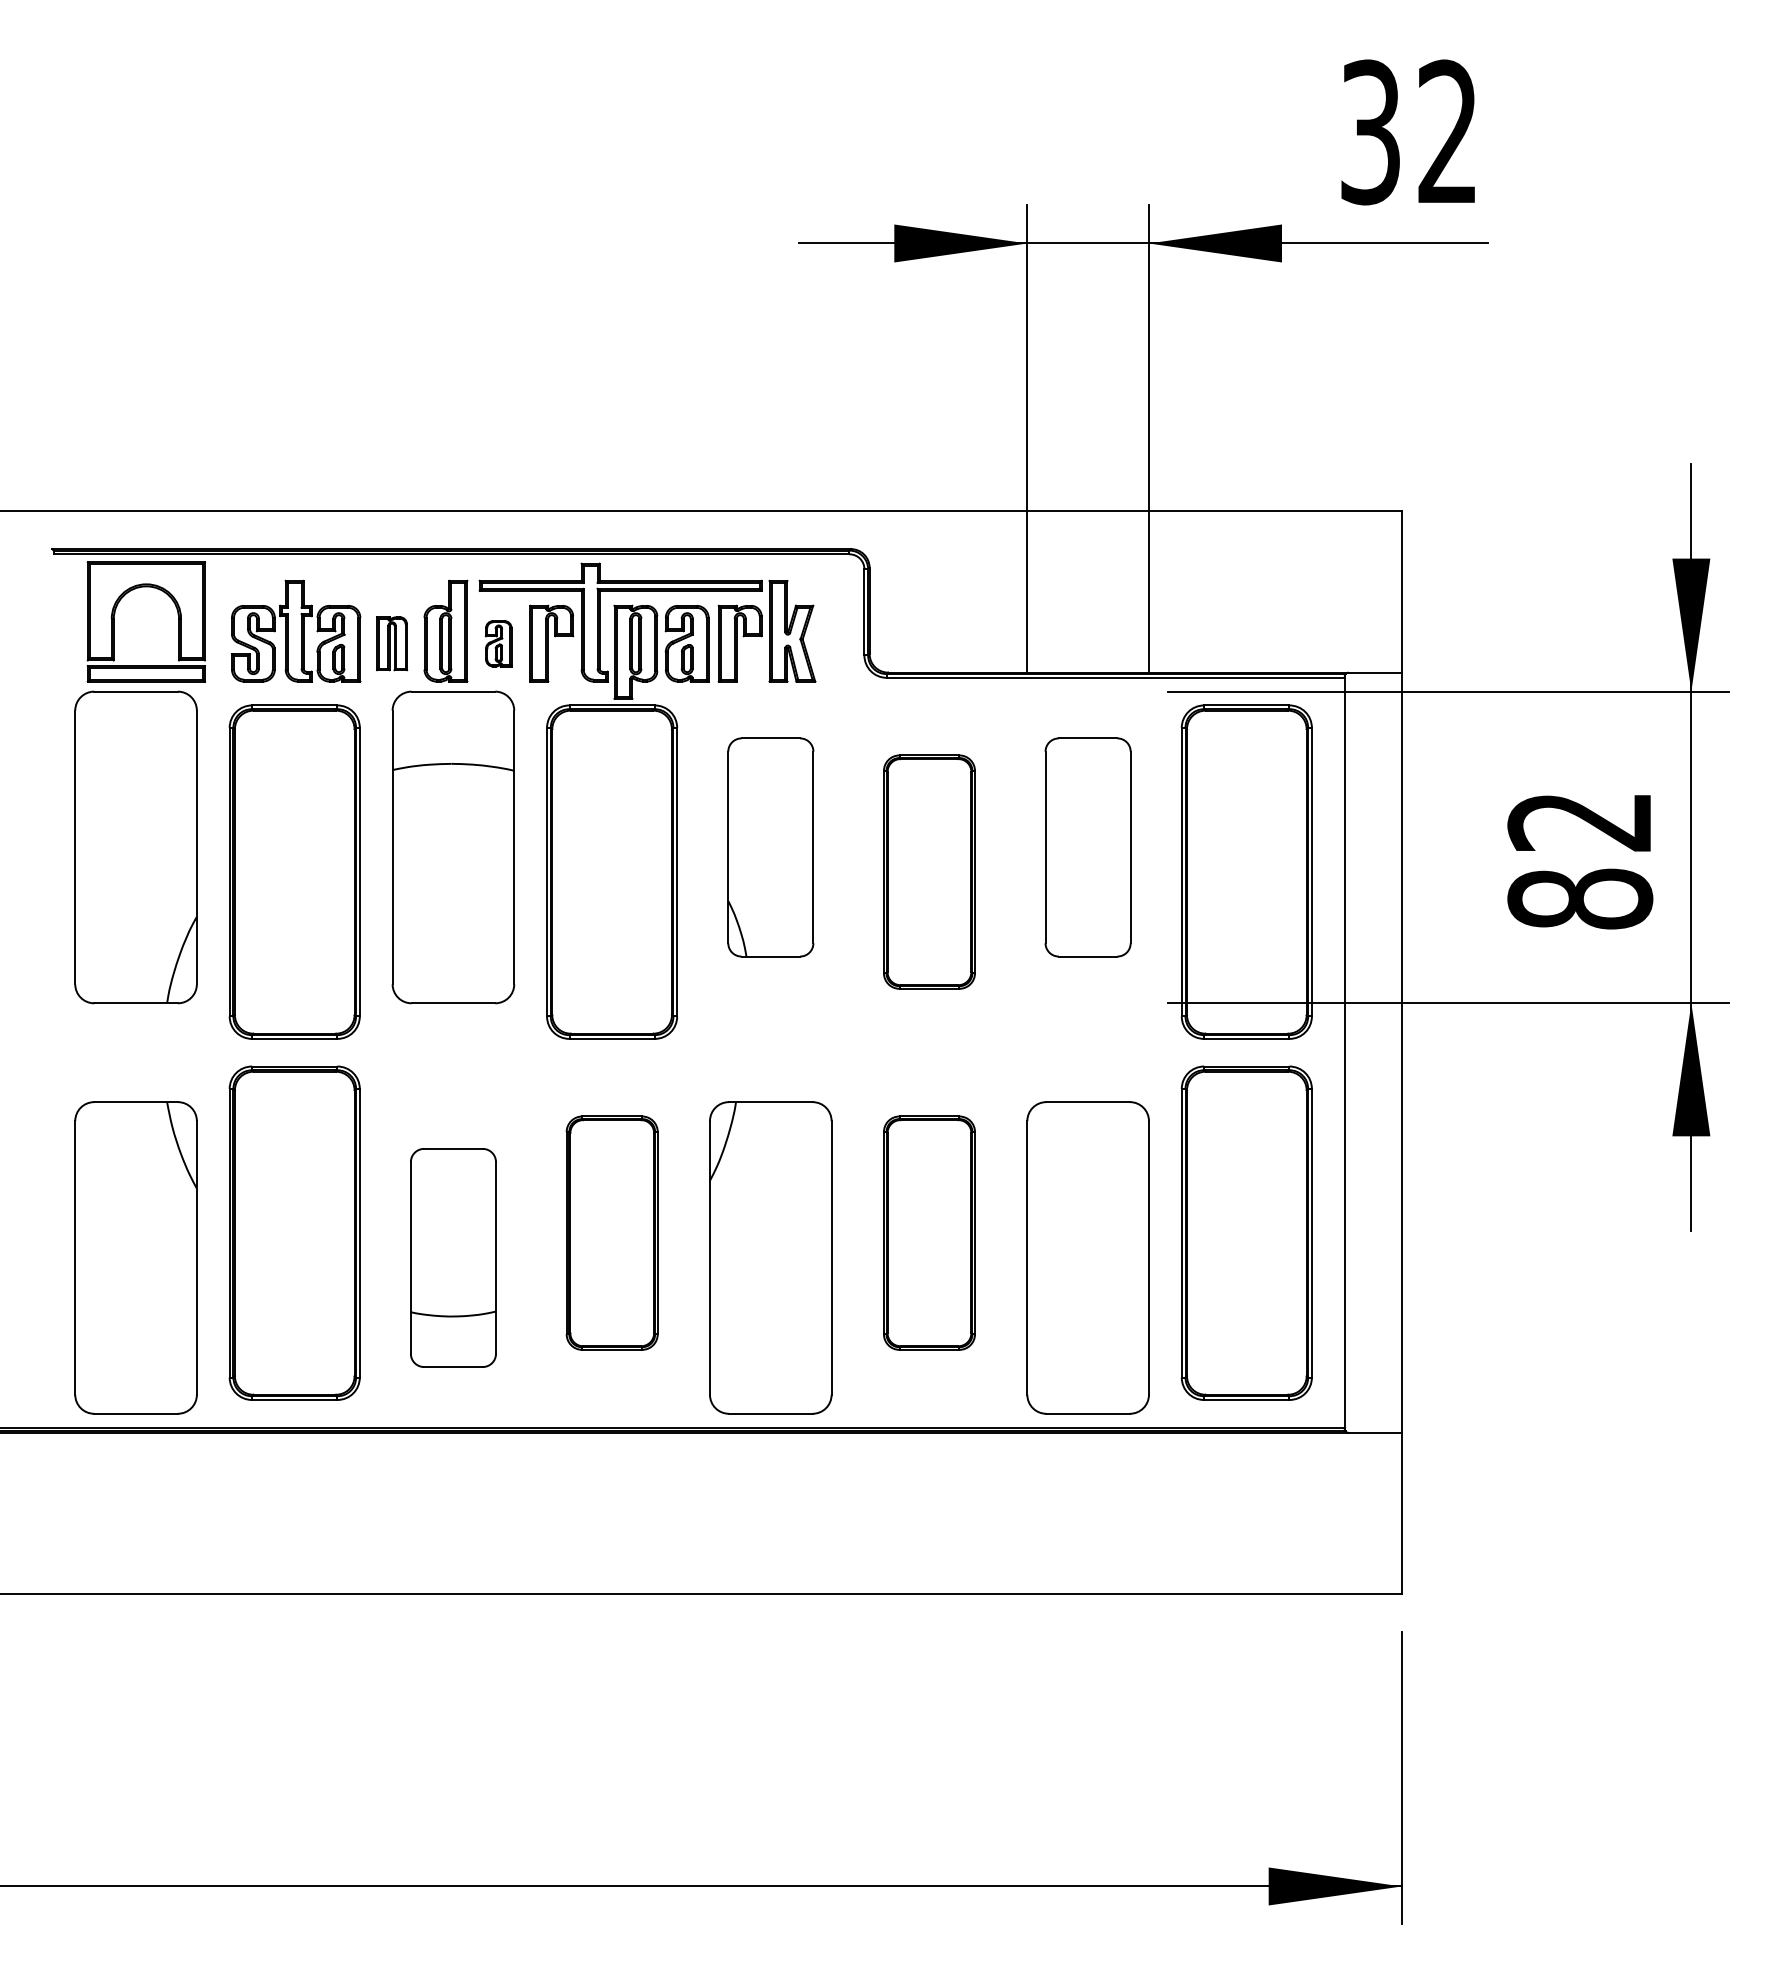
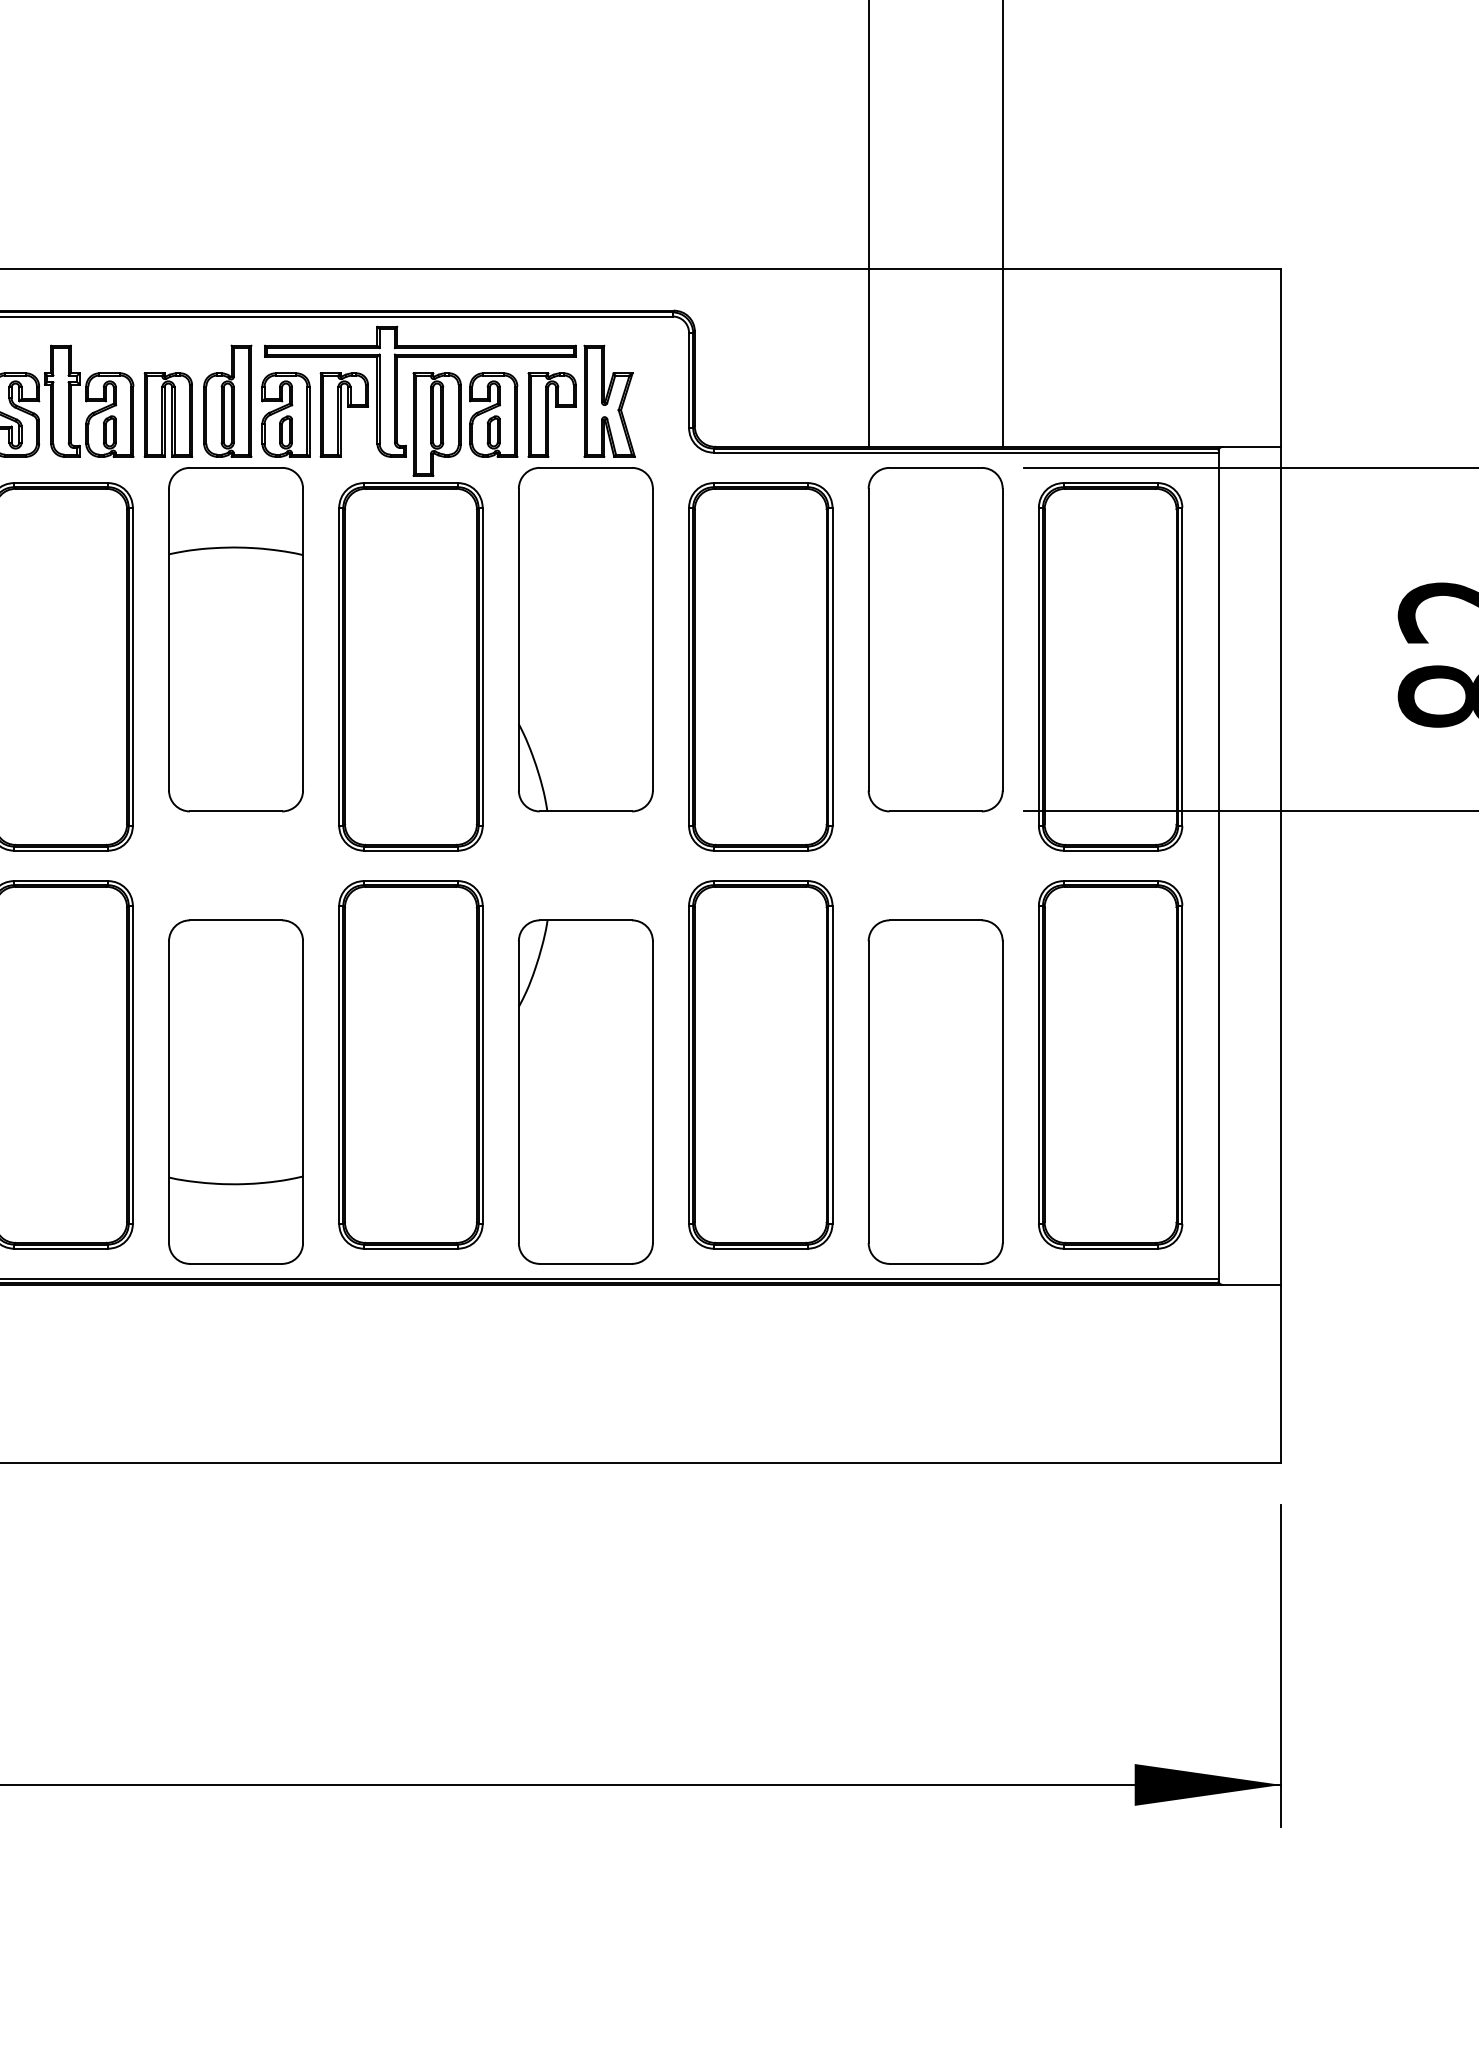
part: (391, 643) -> (167, 414), size x1.43
part: (498, 643) -> (285, 414), size x1.67
part: (770, 847) -> (585, 639), size x1.43
part: (1087, 847) -> (934, 639), size x1.43
part: (929, 871) -> (760, 666), size x1.43
part: (612, 1232) -> (411, 1064), size x1.43
part: (929, 1232) -> (760, 1064), size x1.43
part: (453, 1257) -> (236, 1091), size x1.43

